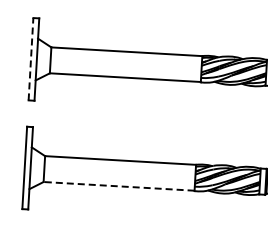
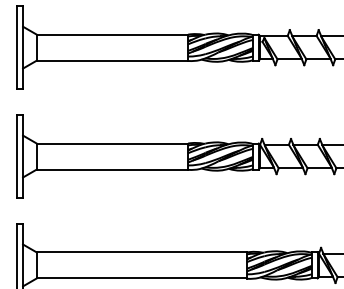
line: (31, 59) -> (17, 47), dashed -> solid
line: (119, 186) -> (112, 169), dashed -> solid

